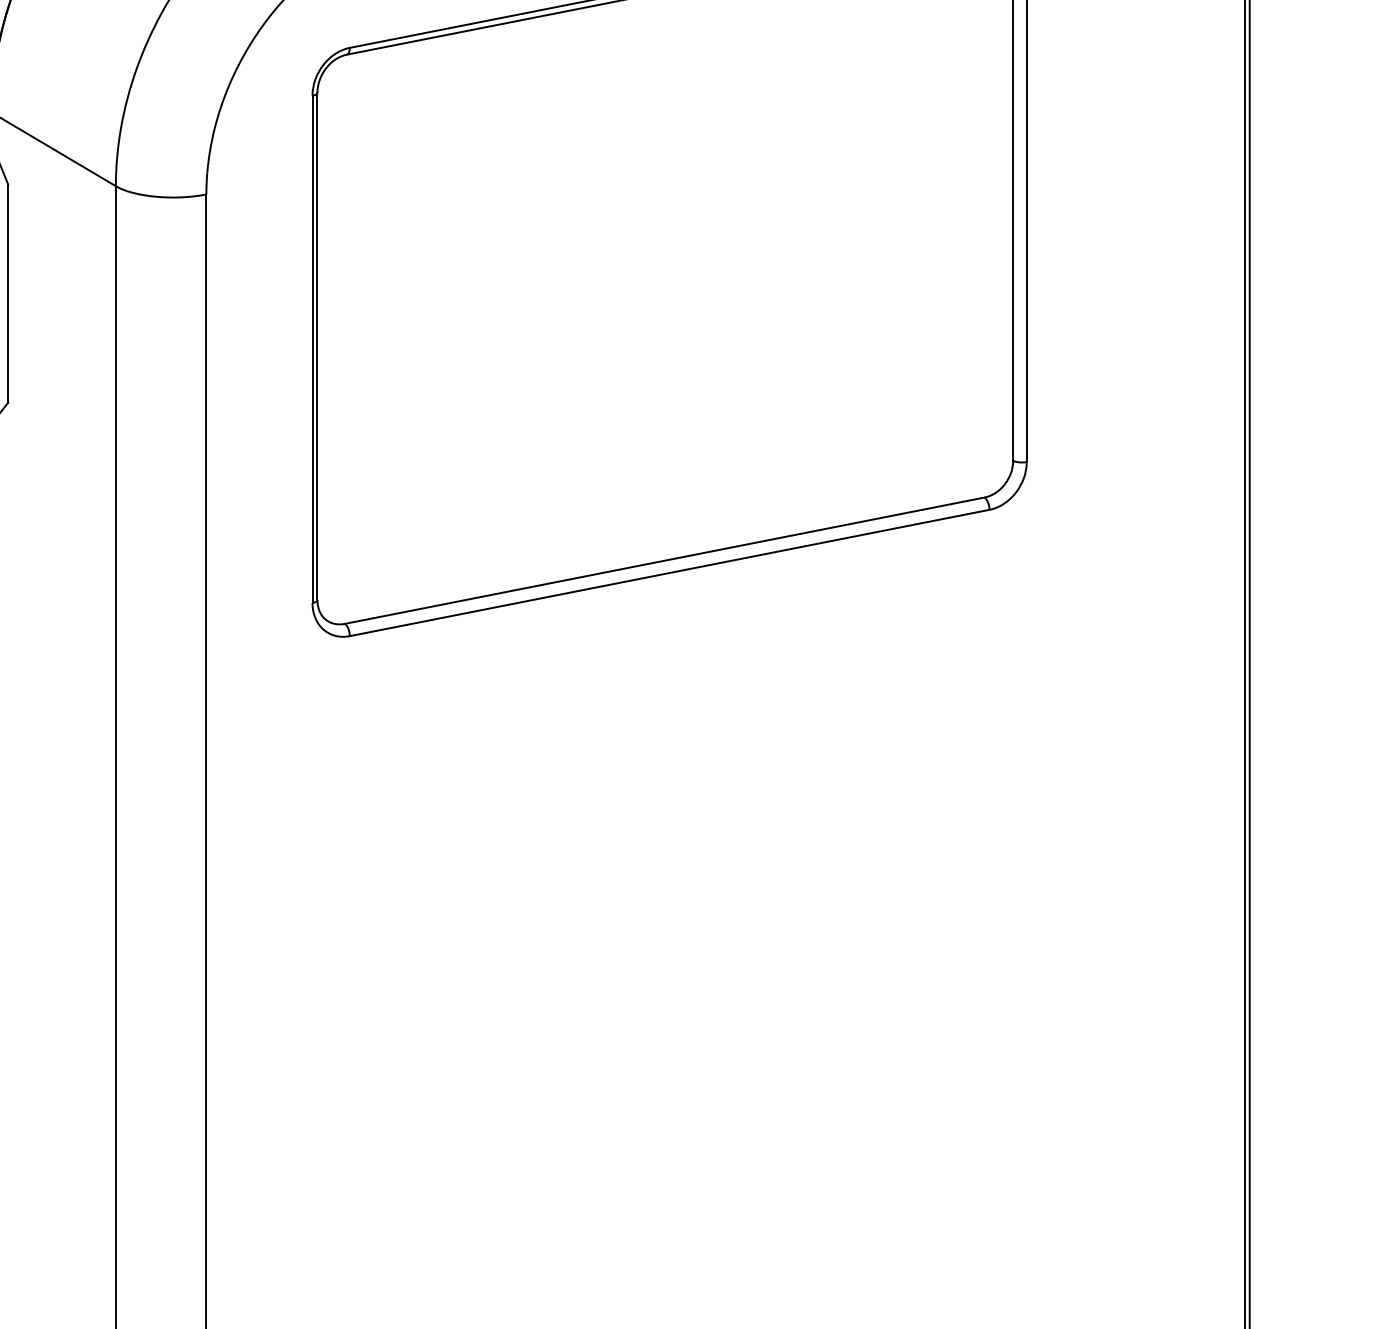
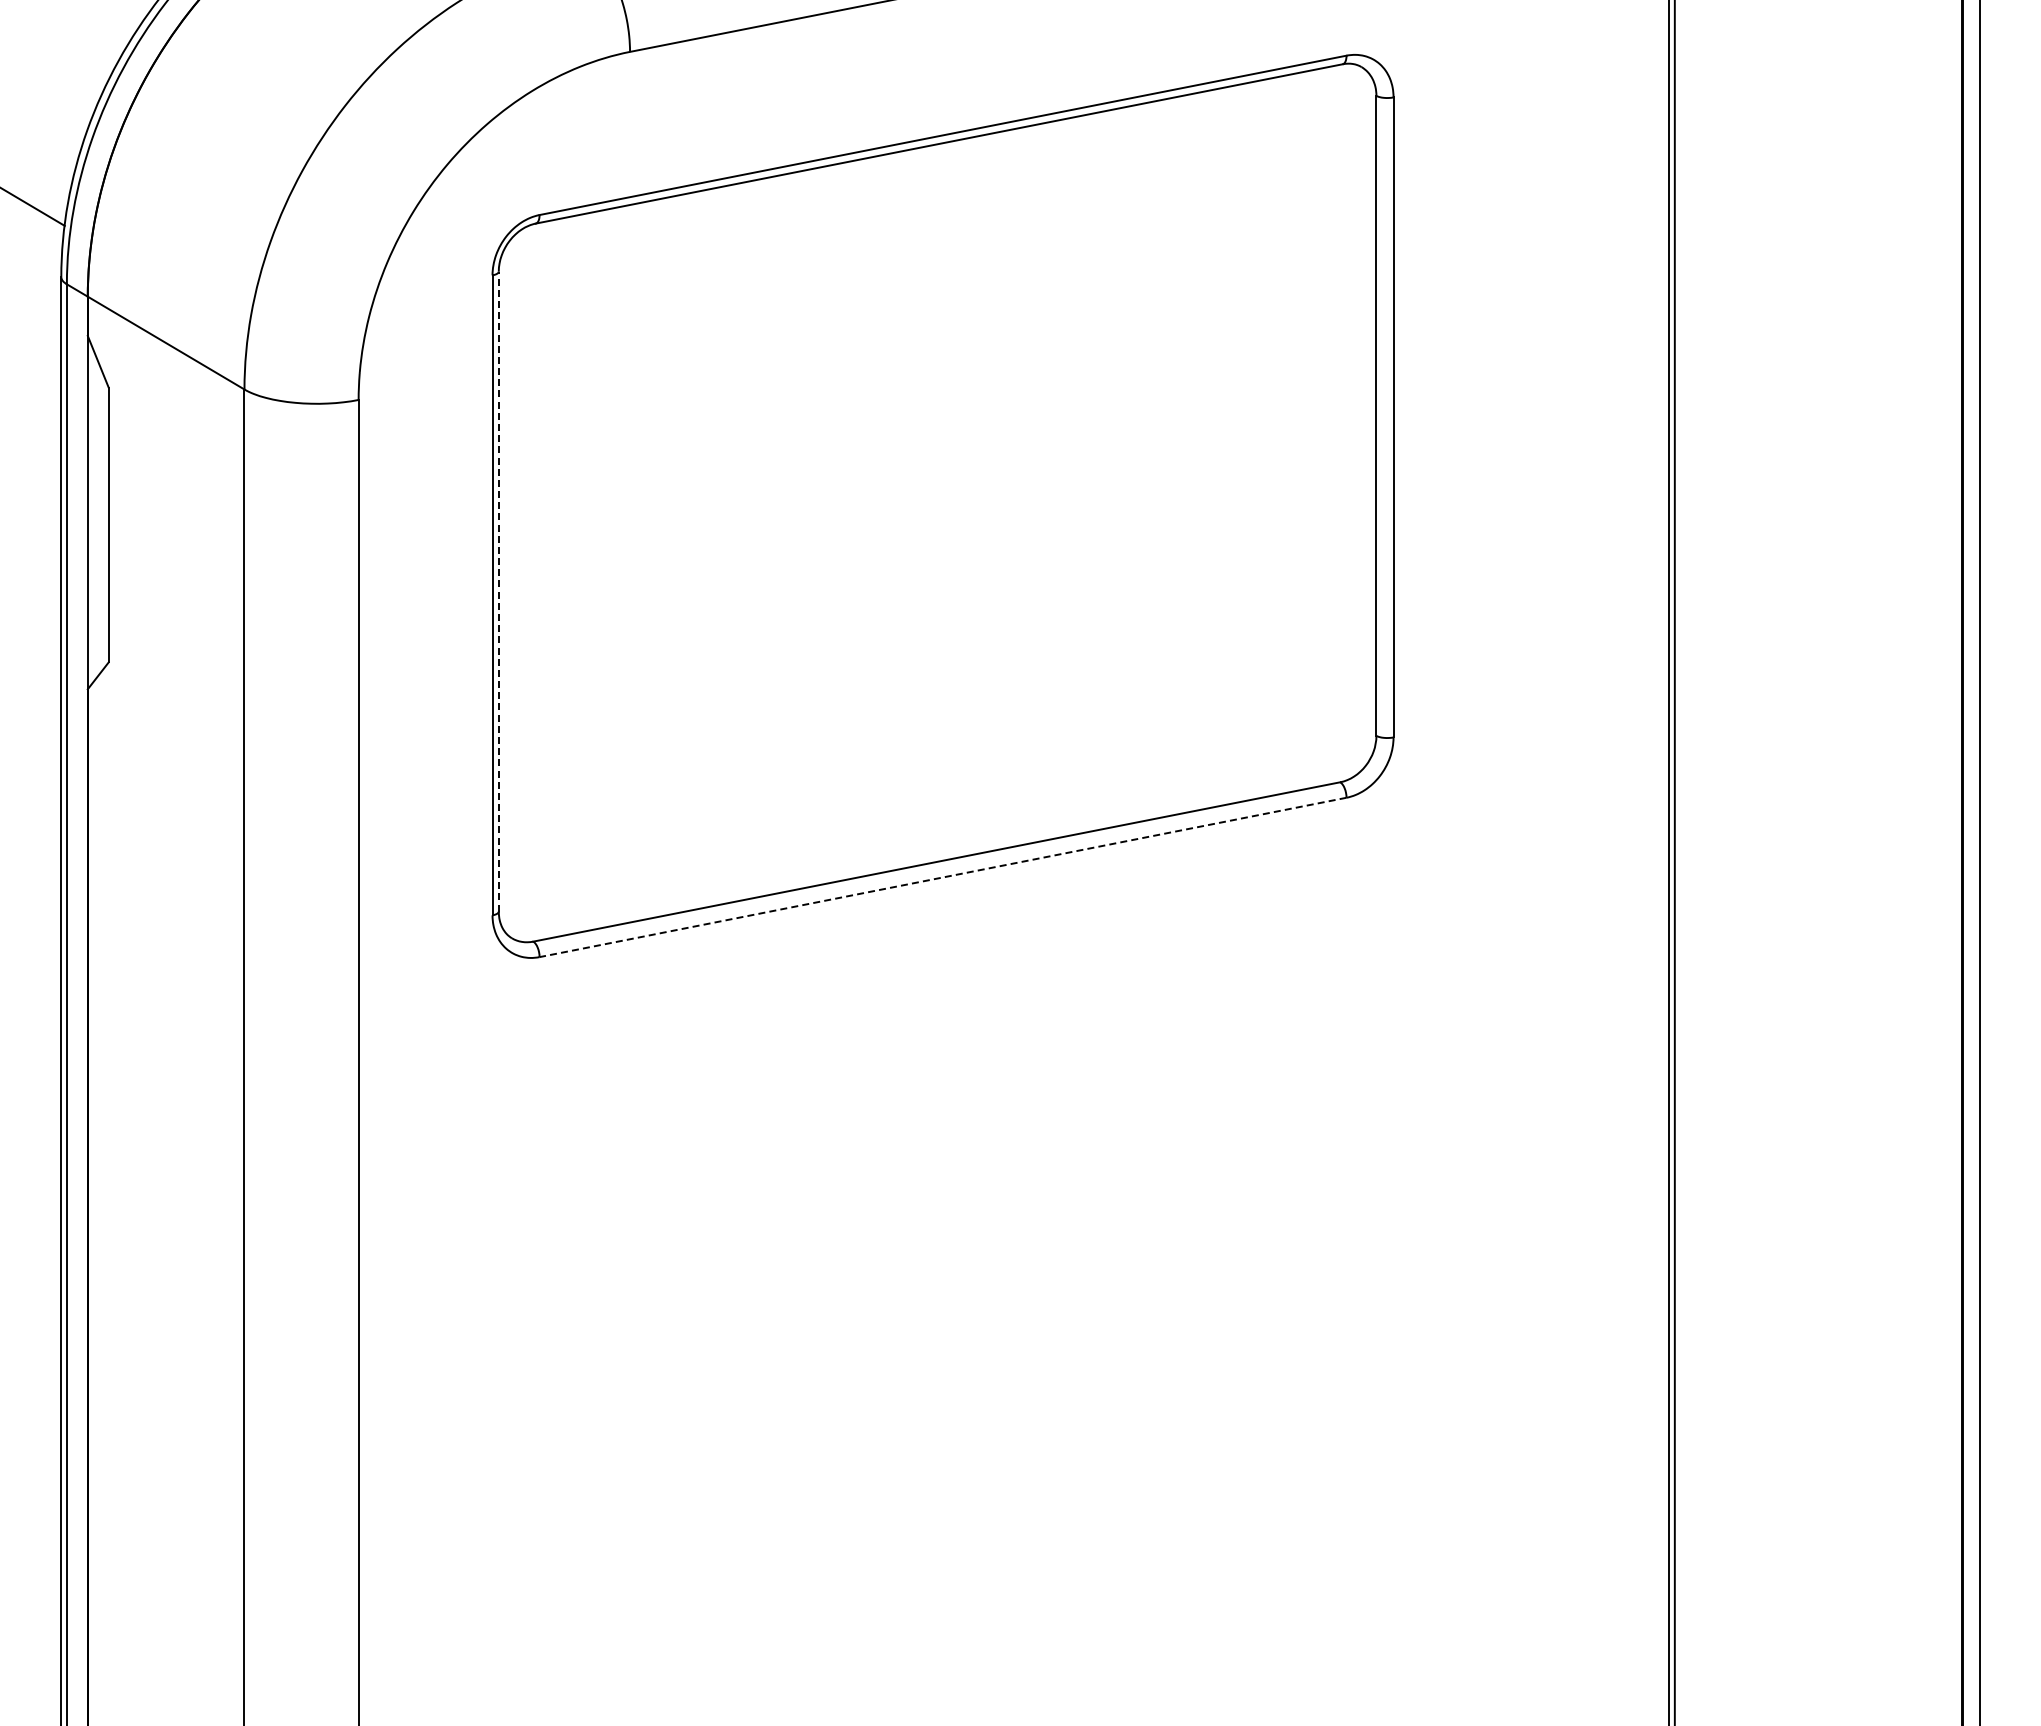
line: (317, 346) -> (498, 591), solid -> dashed
line: (669, 573) -> (942, 877), solid -> dashed

